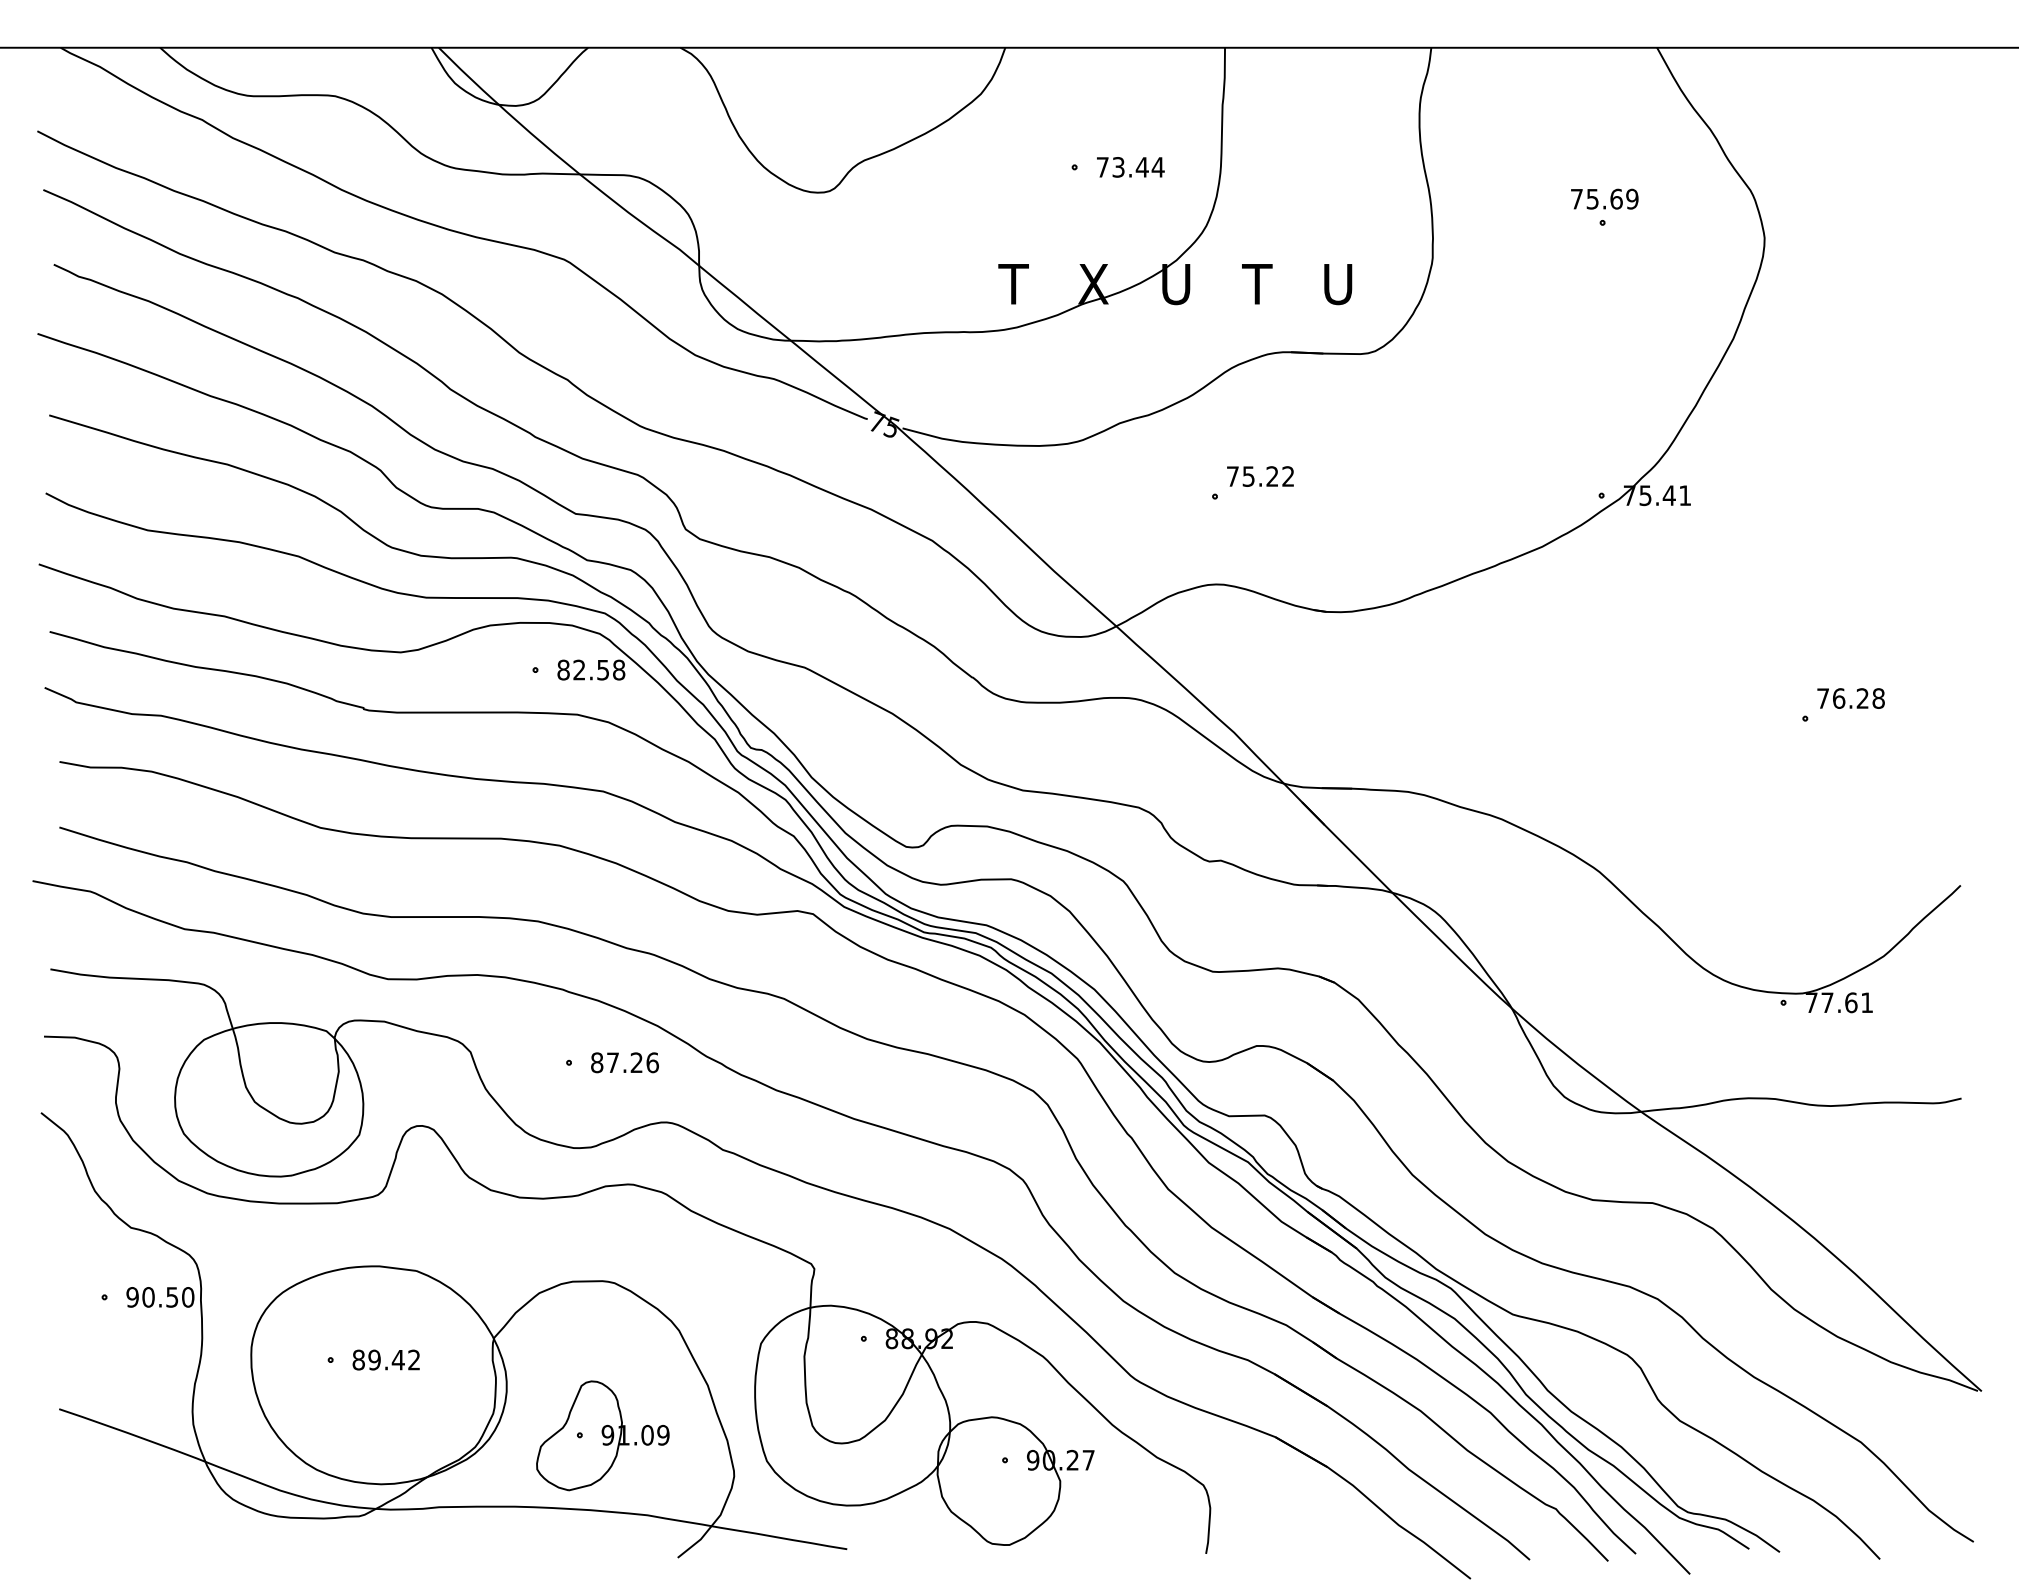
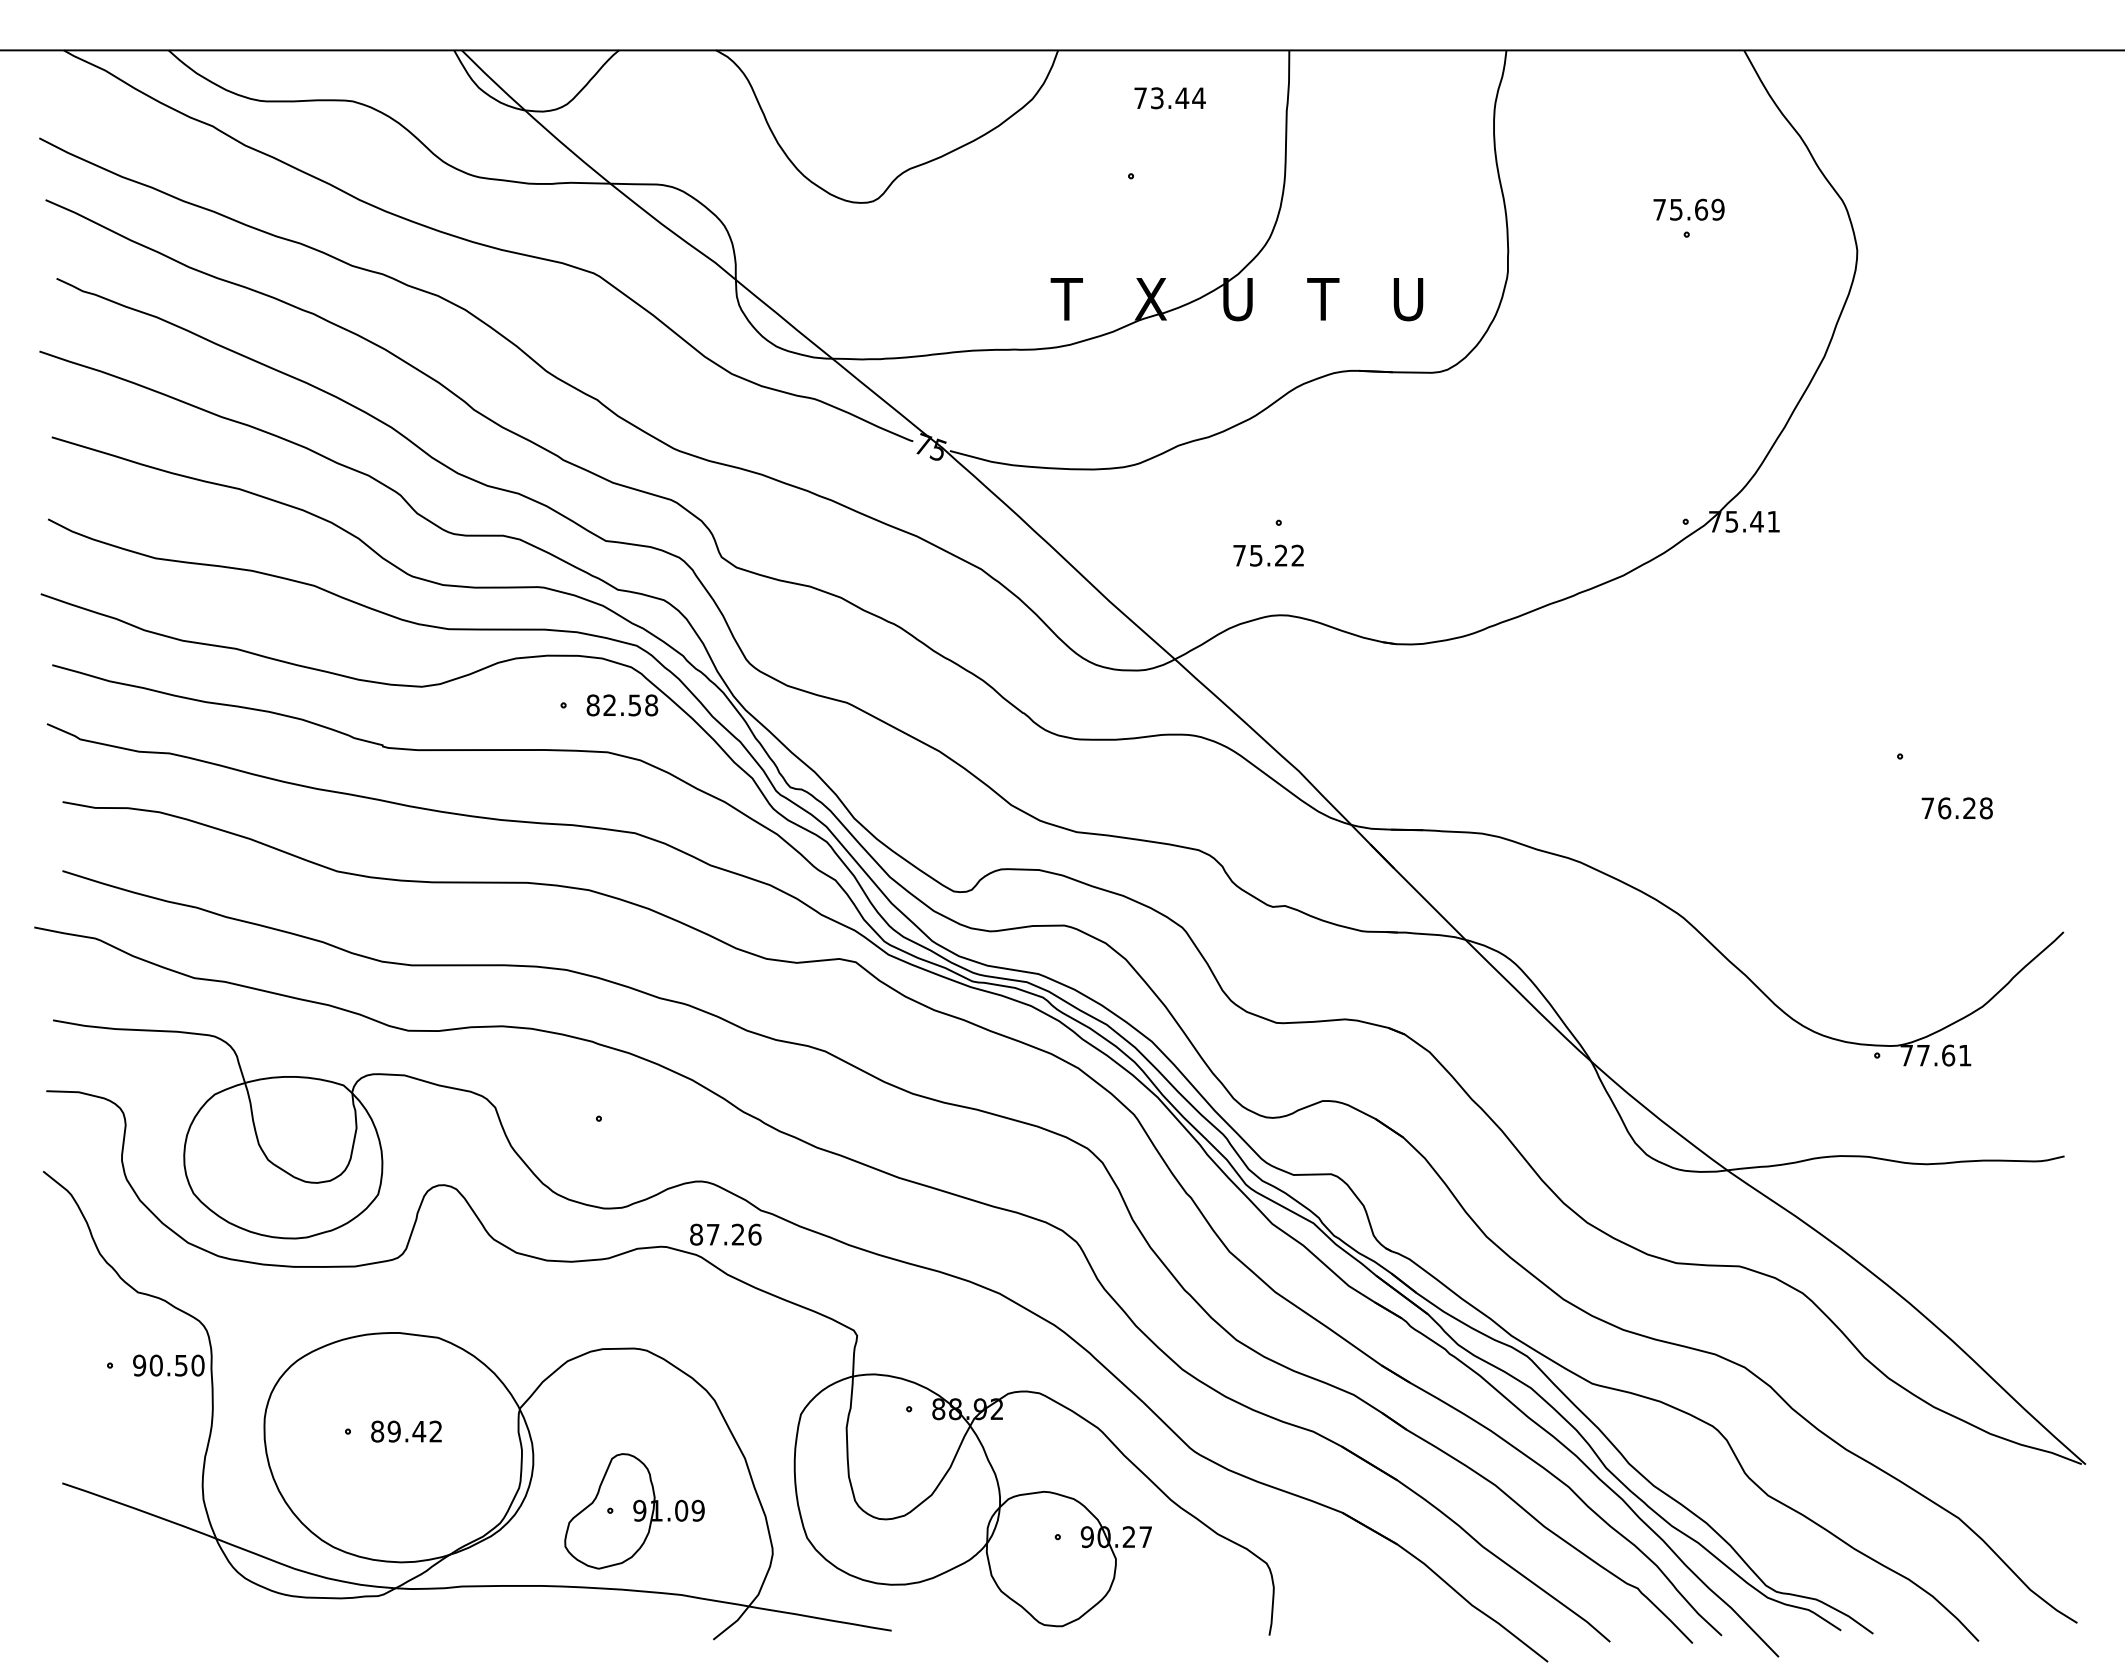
text: (1130, 167) -> (1169, 98), moved
text: (1260, 476) -> (1268, 555), moved
text: (1850, 698) -> (1956, 808), moved
text: (624, 1062) -> (725, 1234), moved

